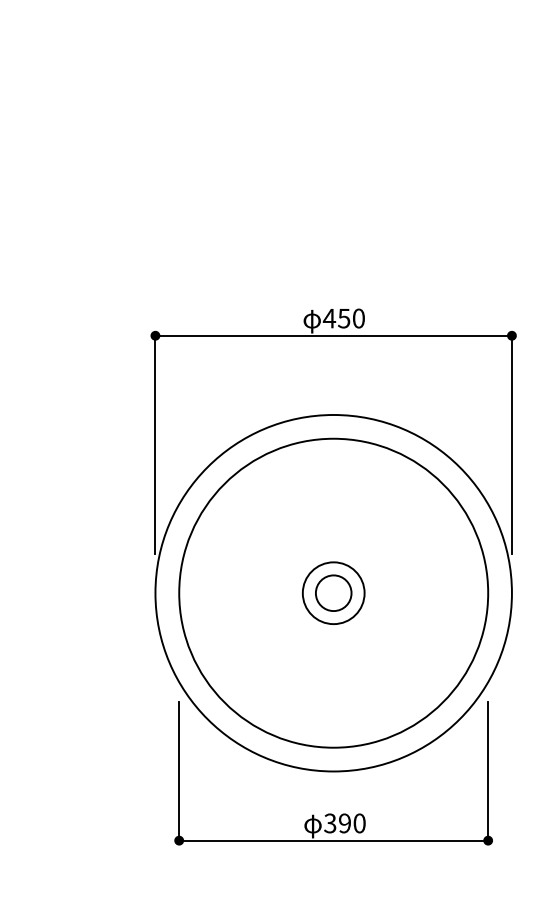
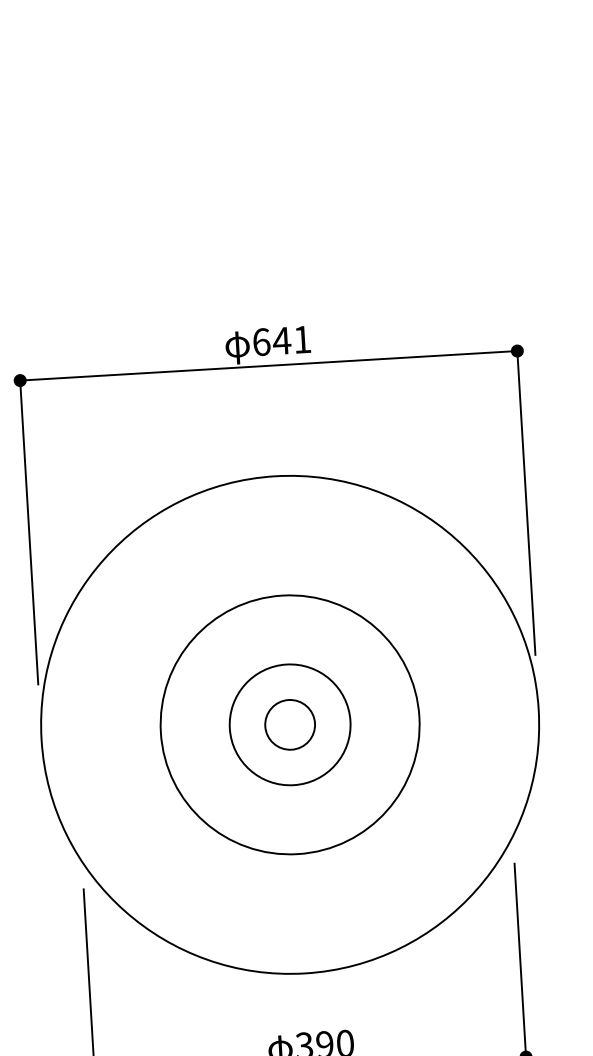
text: (343, 318) -> (281, 340), 450 -> 641
circle: (333, 592) -> (289, 723), size x0.6
circle: (333, 593) -> (289, 725), size x1.4

